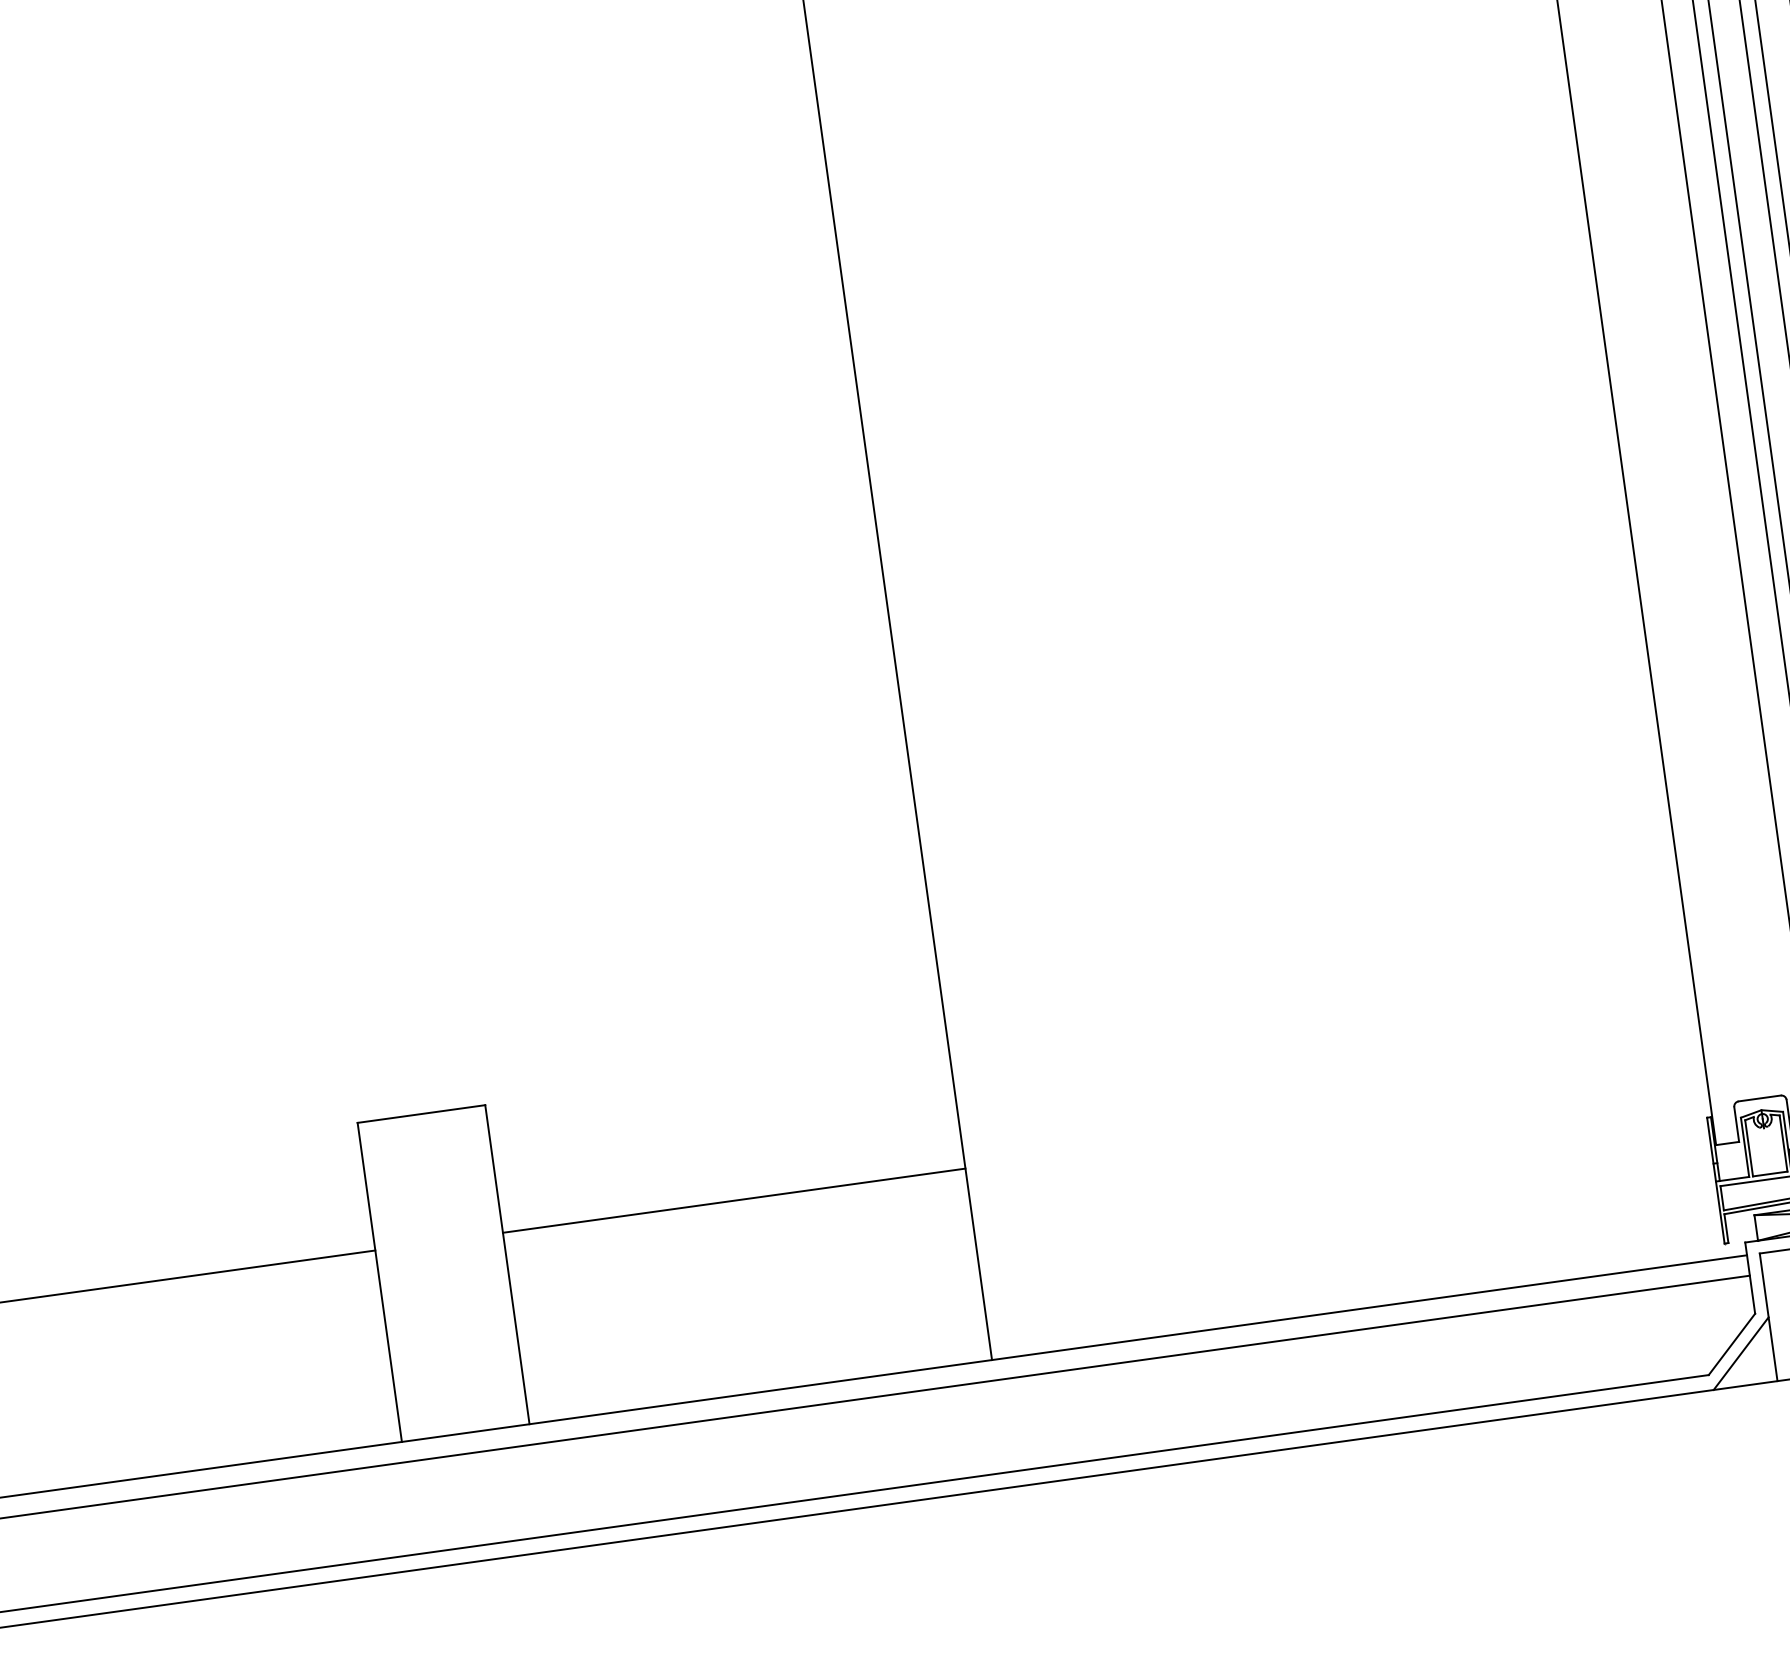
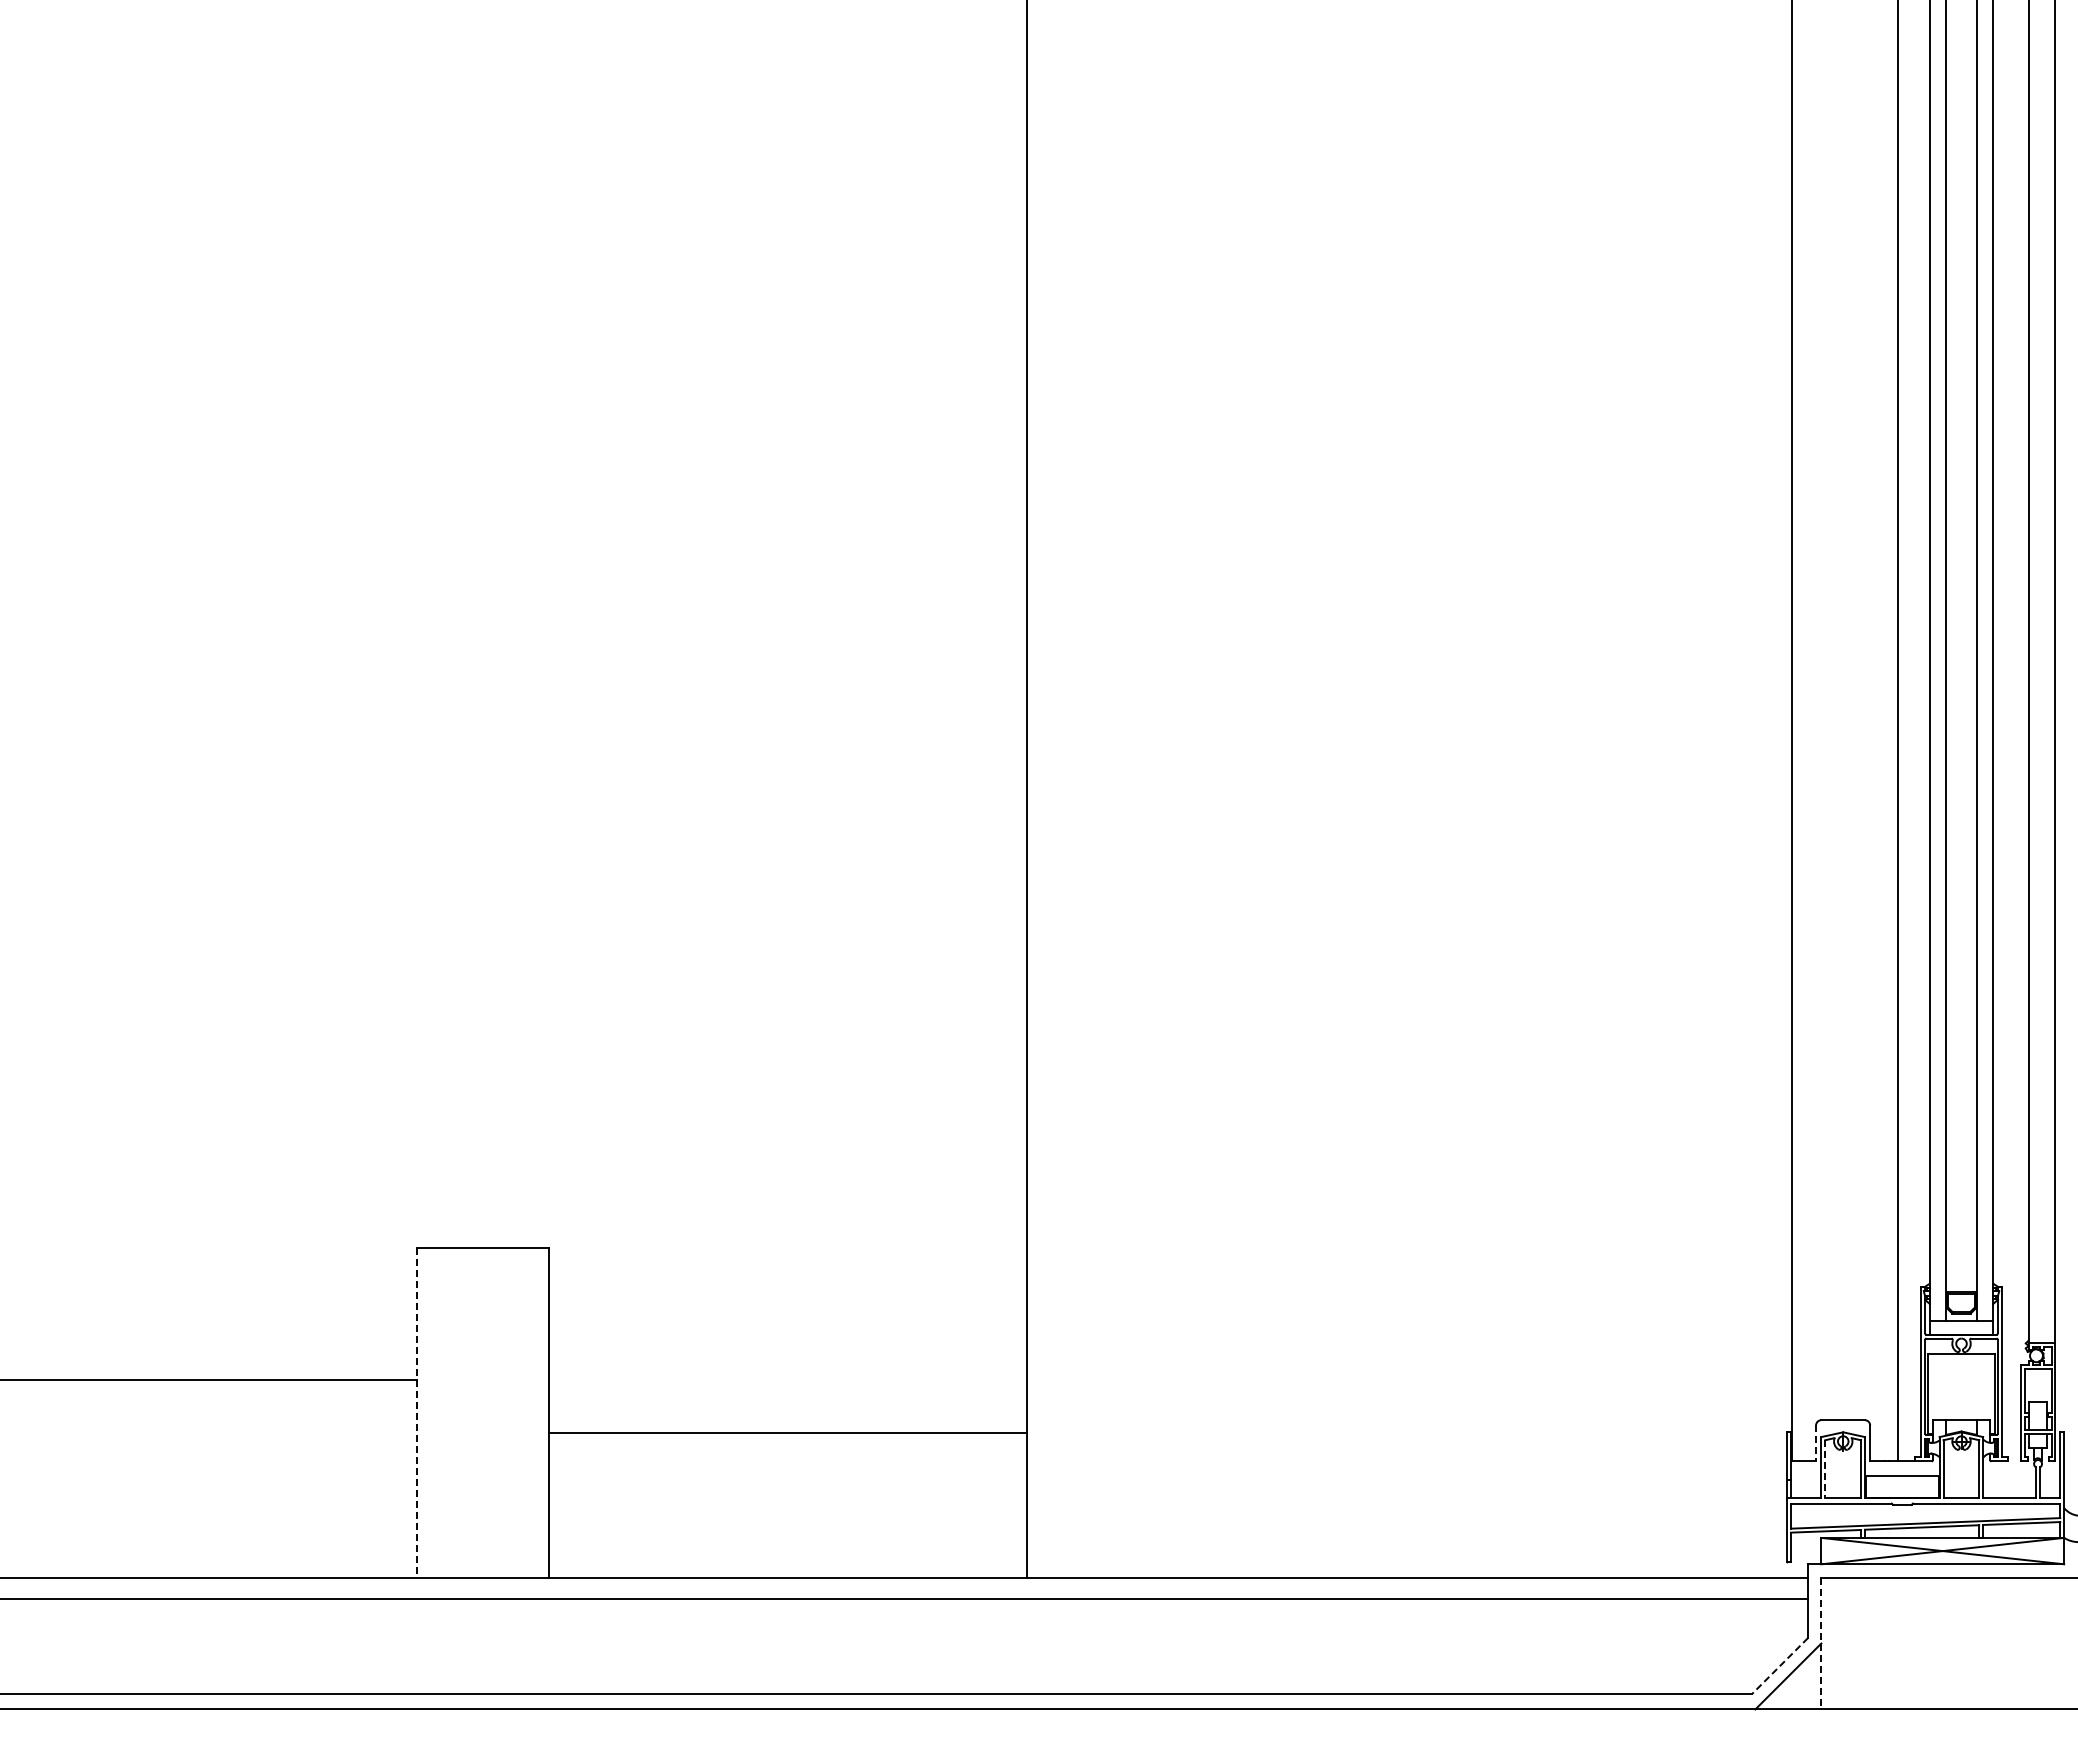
line: (1737, 1124) -> (1816, 1443), solid -> dashed
line: (1749, 1148) -> (1825, 1469), solid -> dashed
line: (734, 1200) -> (788, 1432), moved
line: (380, 1282) -> (417, 1412), solid -> dashed
line: (1768, 1317) -> (1821, 1643), solid -> dashed
line: (1731, 1345) -> (1779, 1666), solid -> dashed

